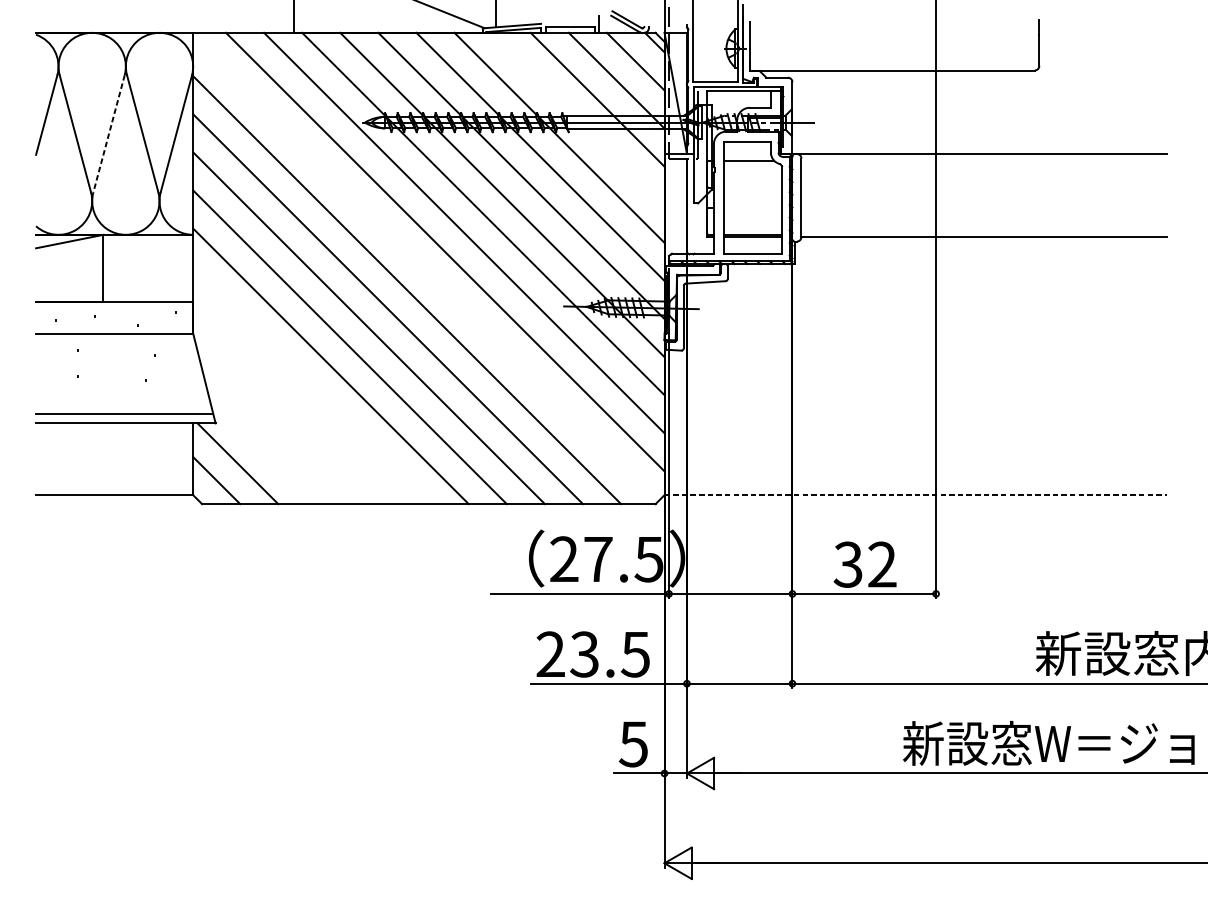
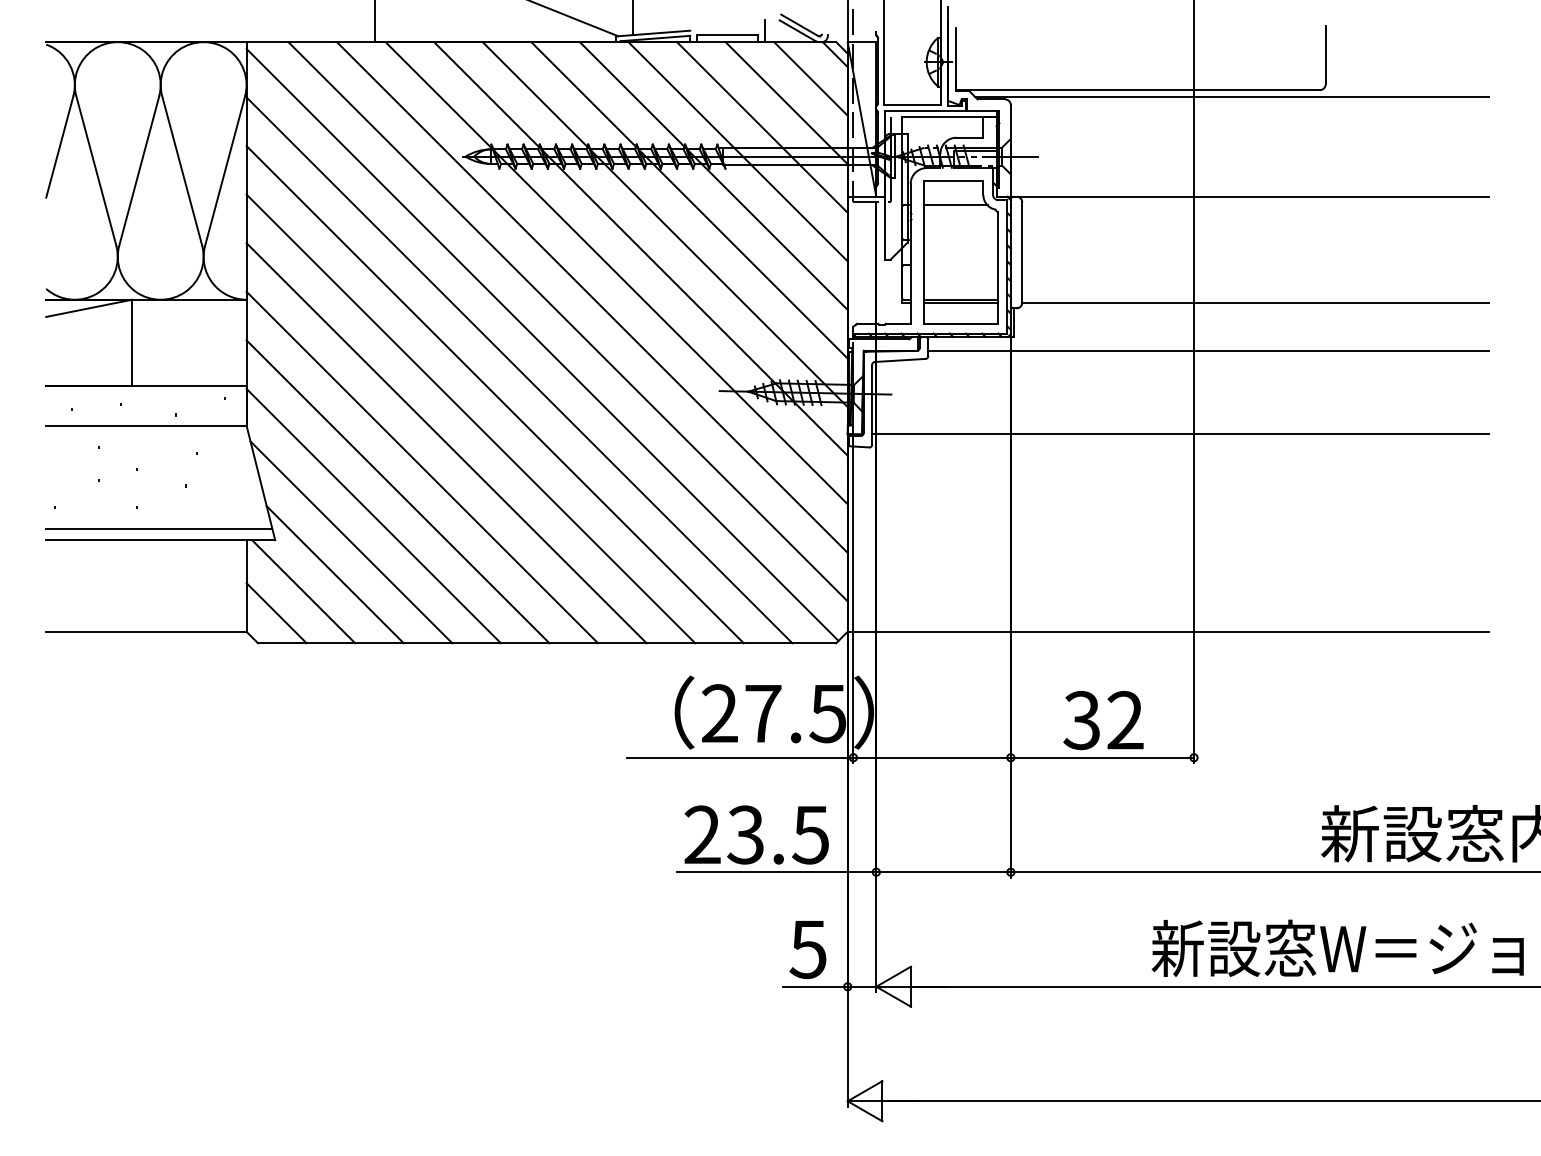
line: (965, 75) -> (1231, 96), added
line: (578, 118) -> (737, 151), added
line: (109, 134) -> (139, 171), dashed -> solid
line: (425, 269) -> (542, 344), added
line: (947, 274) -> (1208, 350), added
line: (925, 340) -> (1180, 434), added
line: (311, 385) -> (397, 491), added
line: (292, 403) -> (373, 515), added
line: (275, 425) -> (351, 542), added
line: (262, 450) -> (334, 574), added
line: (916, 494) -> (1168, 631), dashed -> solid

